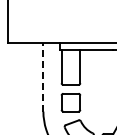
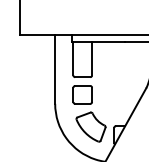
line: (43, 77) -> (55, 69), dashed -> solid

